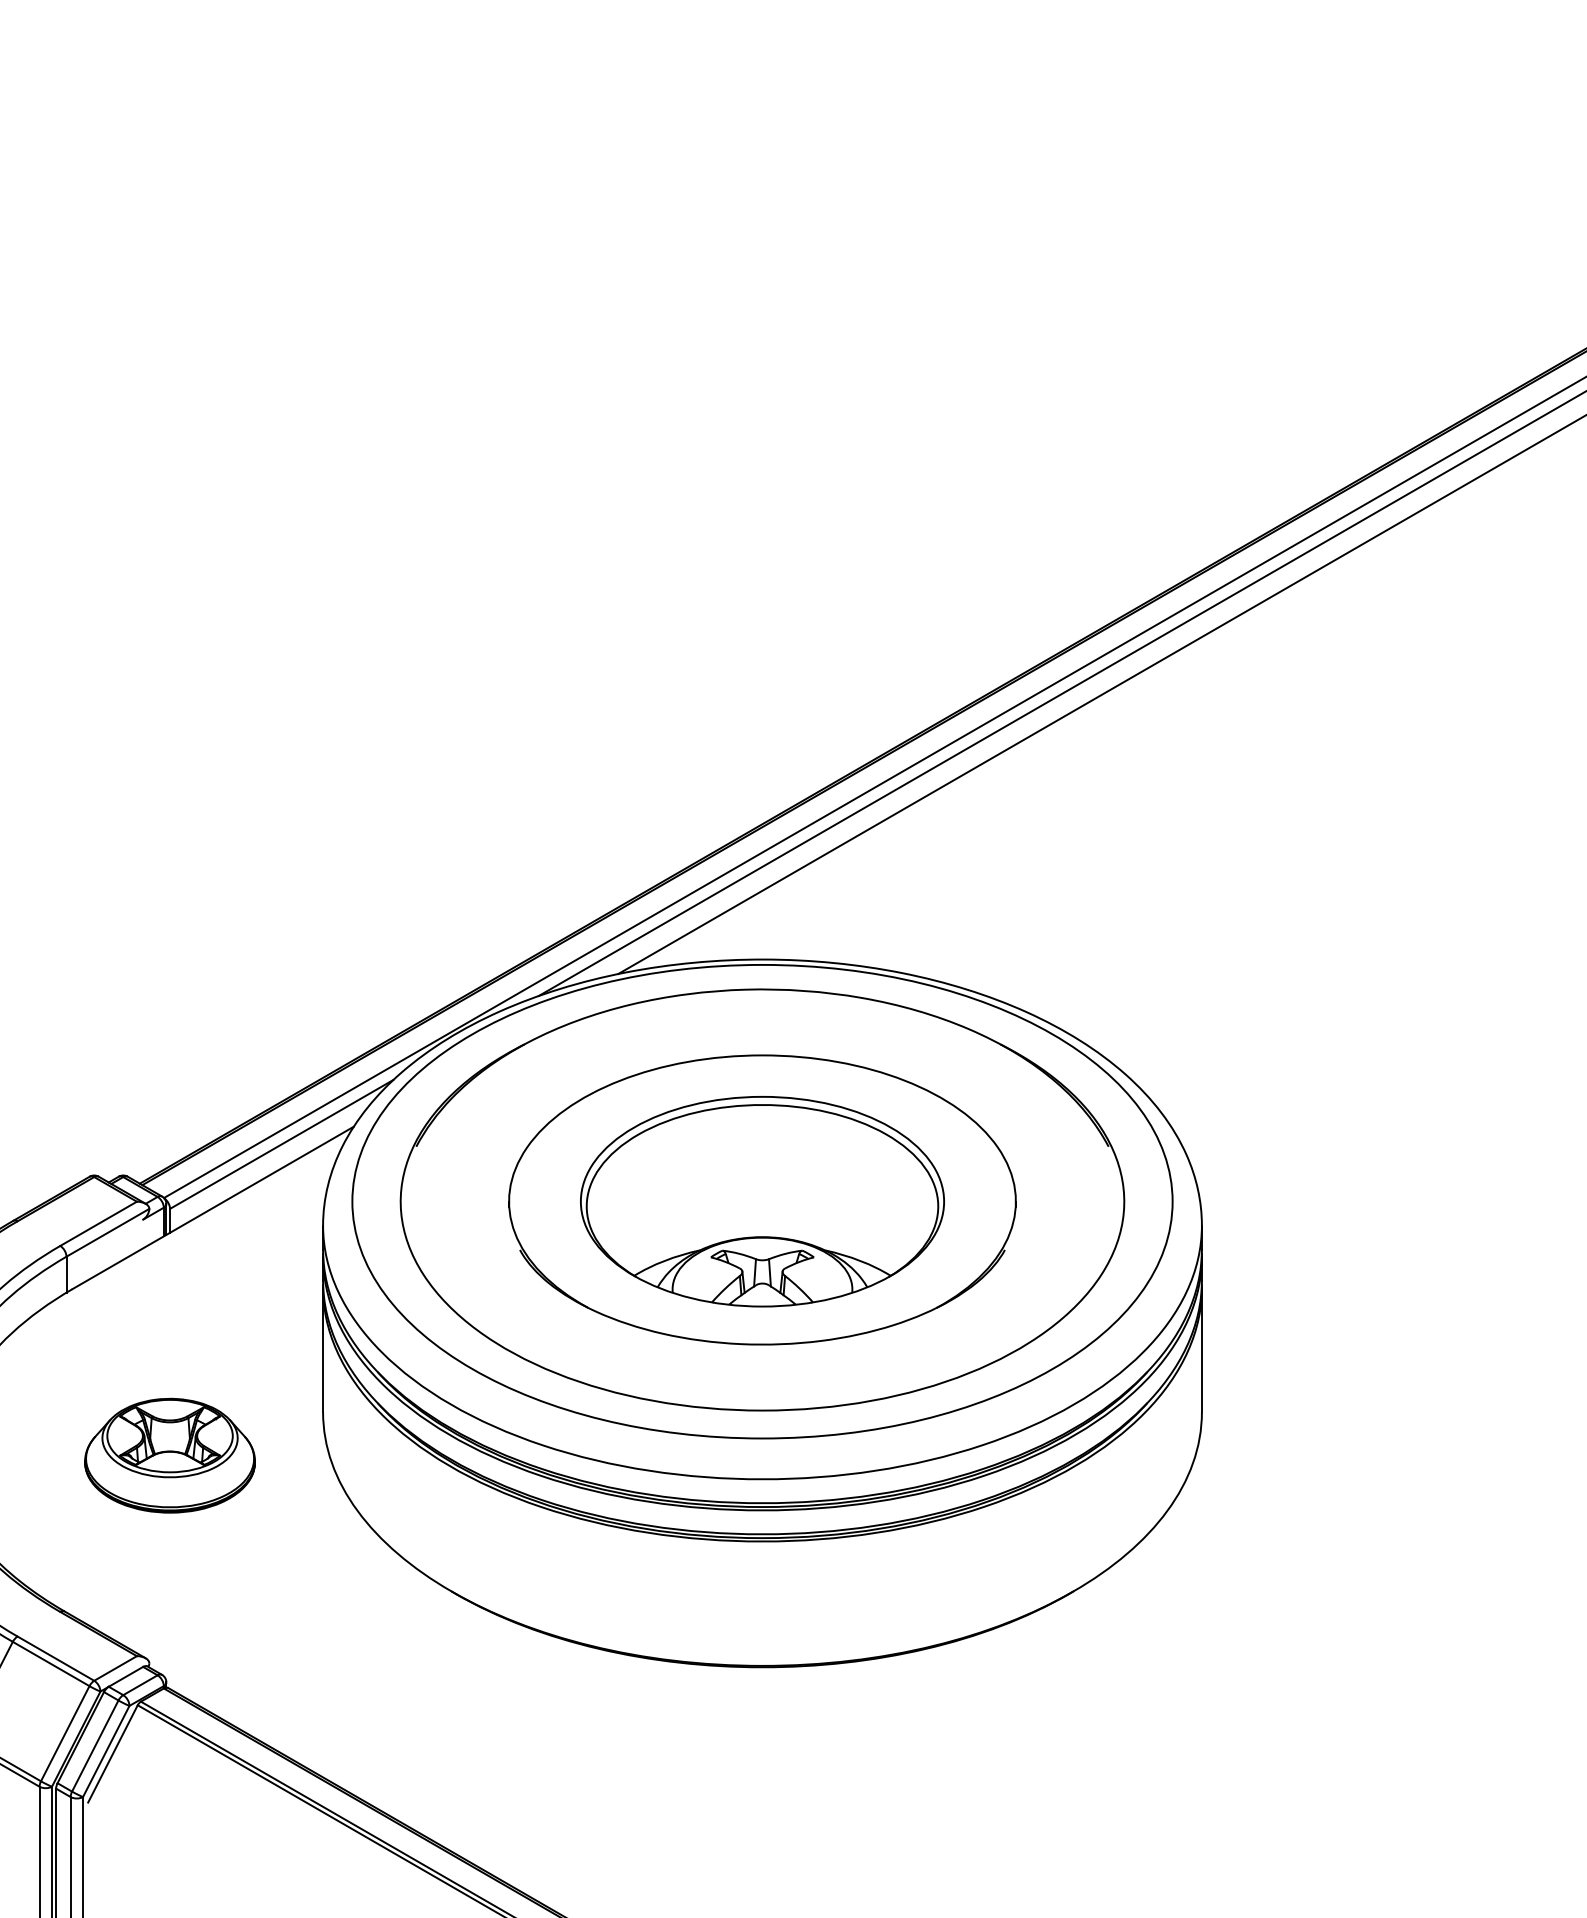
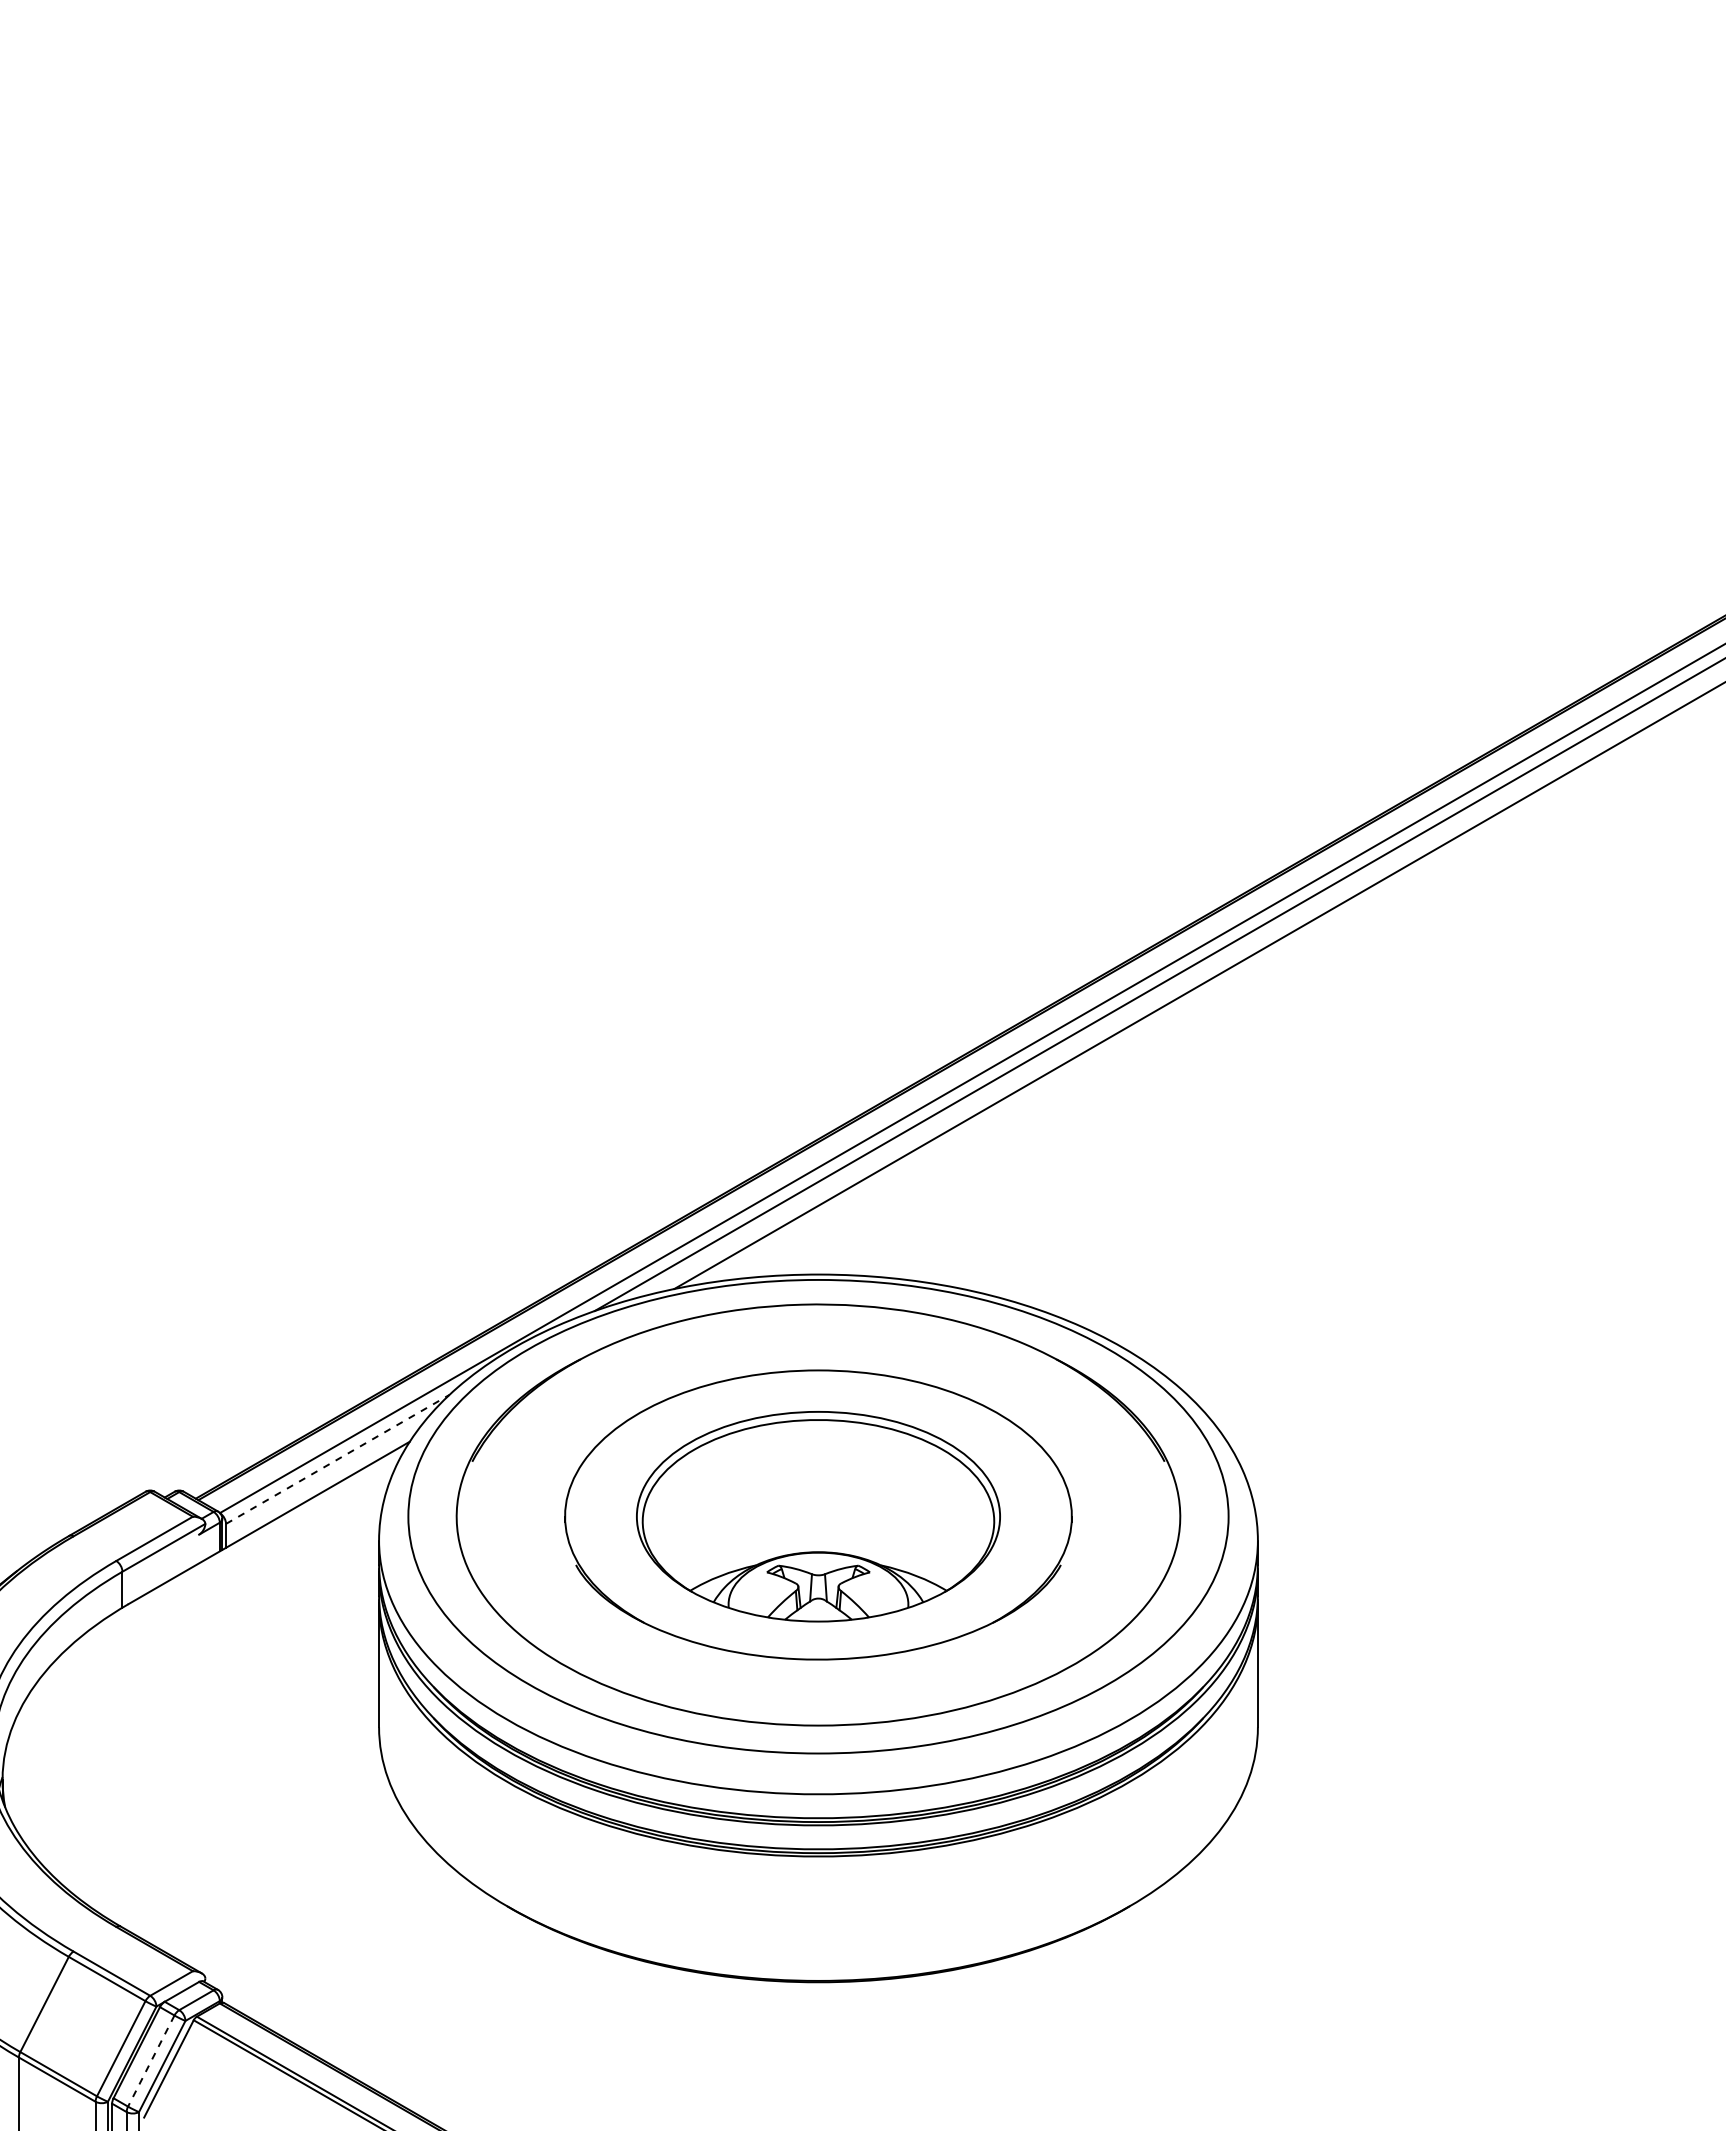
line: (281, 1144) -> (337, 1459), solid -> dashed
part: (169, 1455) -> (225, 1770), removed
line: (95, 1746) -> (151, 2061), solid -> dashed

